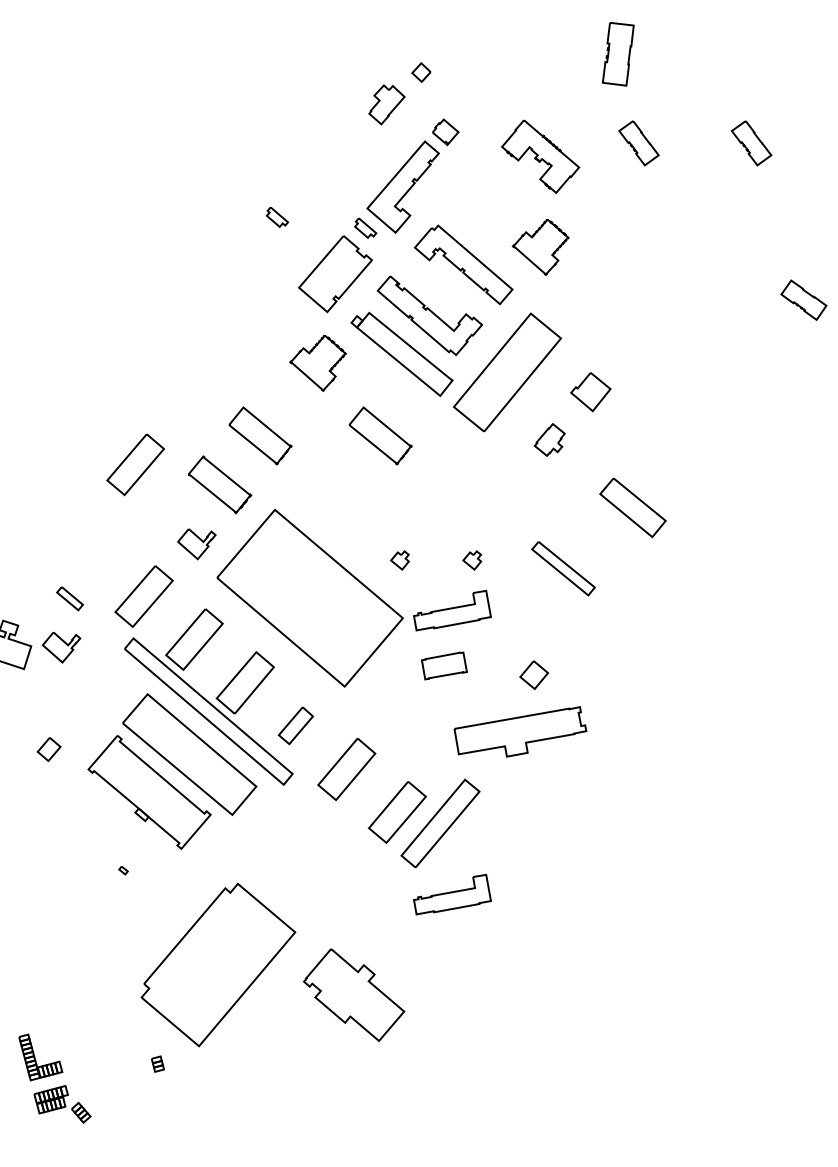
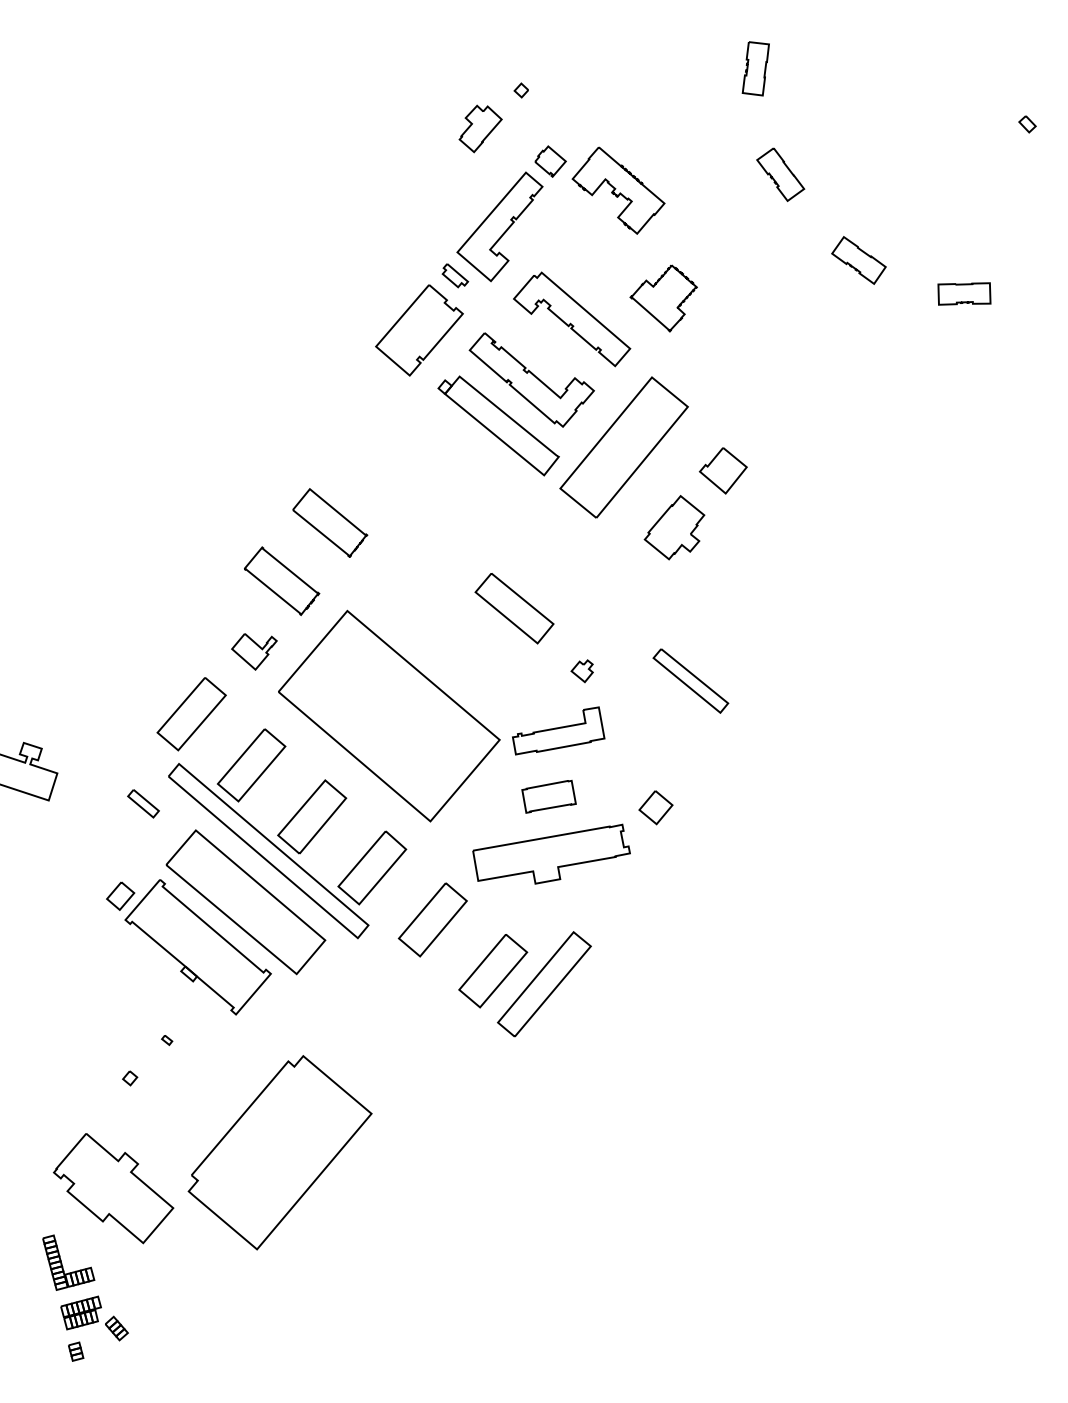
part: (617, 54) -> (755, 68), size x0.71
part: (420, 72) -> (520, 90), size x0.62
part: (751, 143) -> (914, 174), removed
part: (540, 156) -> (618, 190), moved
part: (277, 217) -> (350, 262), removed
part: (793, 243) -> (964, 293), added
part: (803, 300) -> (858, 260), moved
part: (317, 363) -> (398, 436), removed
part: (380, 435) -> (473, 522), removed
part: (549, 439) -> (674, 527), size x1.67
part: (135, 464) -> (181, 557), removed
part: (632, 507) -> (514, 608), moved
part: (399, 560) -> (495, 671), removed
part: (70, 598) -> (143, 803), moved
part: (61, 647) -> (93, 774), removed
part: (296, 725) -> (372, 867), size x1.67
part: (520, 731) -> (551, 853), moved
part: (49, 748) -> (120, 895), moved
part: (452, 894) -> (558, 1068), removed
part: (92, 902) -> (130, 1078), added
part: (354, 995) -> (113, 1188), moved
part: (158, 1063) -> (76, 1351), moved

